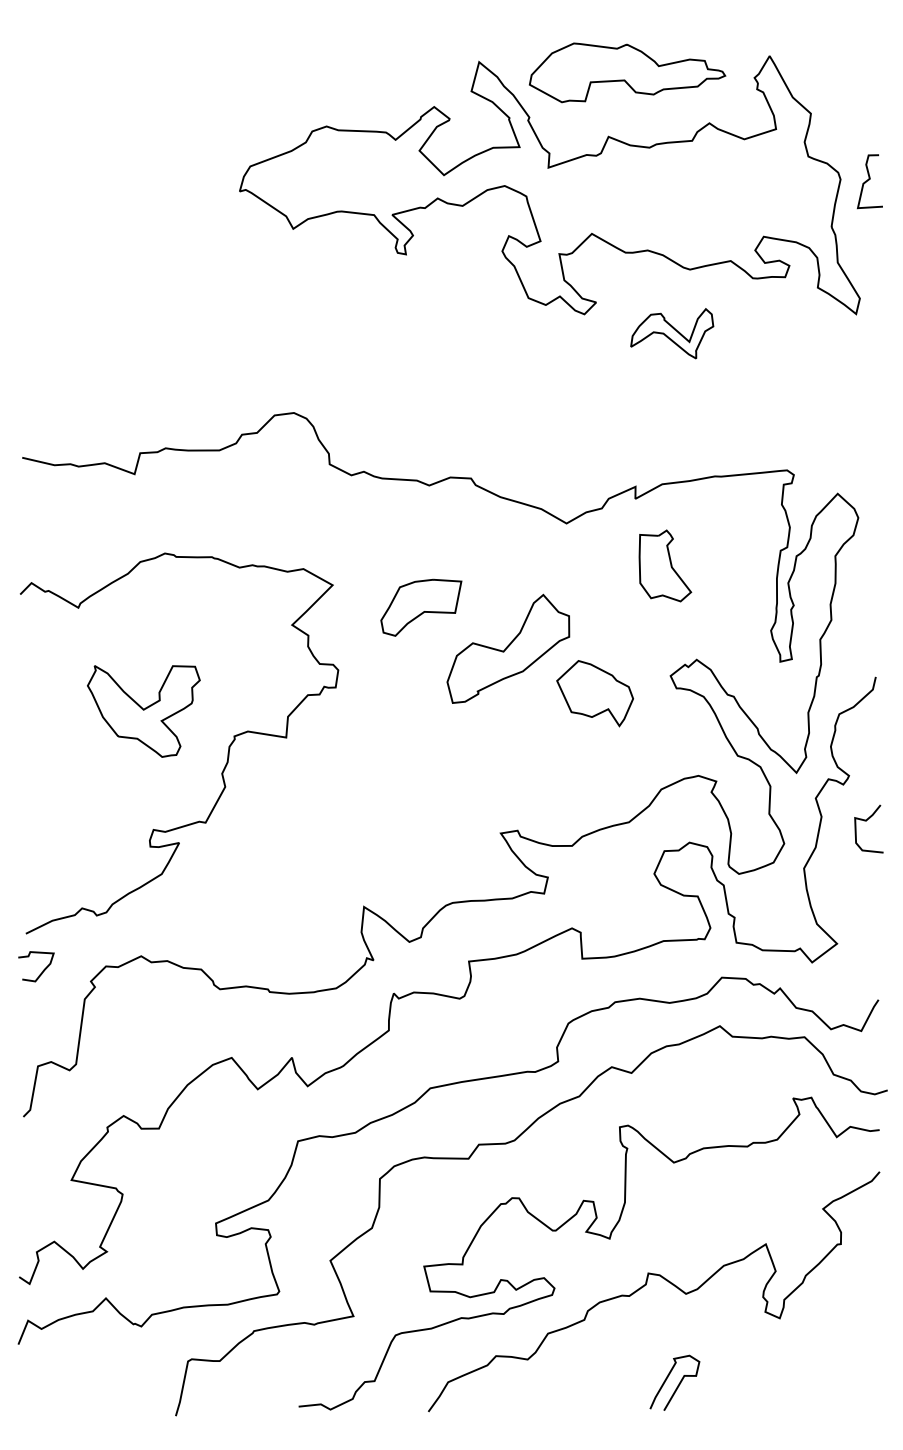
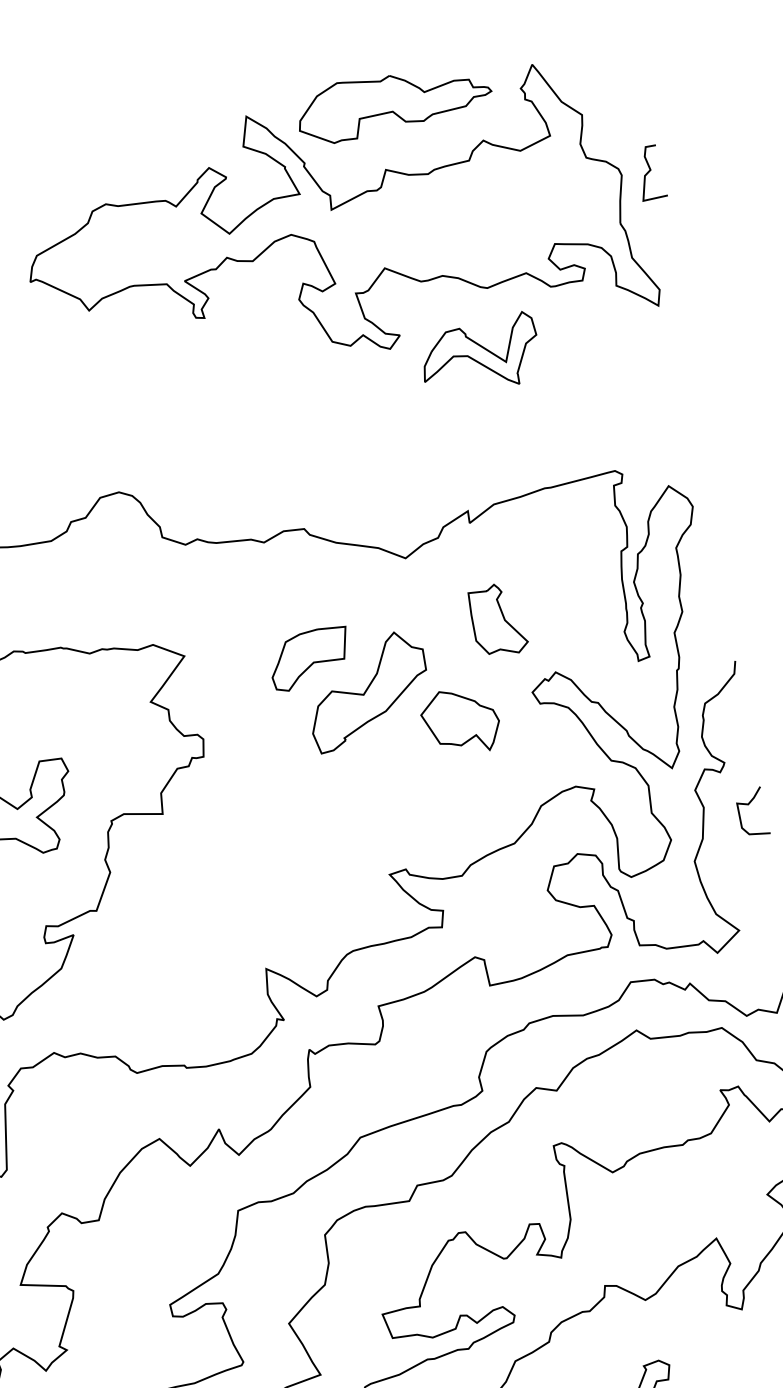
part: (671, 333) -> (479, 354), size x1.43
part: (665, 565) -> (498, 619), moved
part: (421, 607) -> (310, 658), moved

